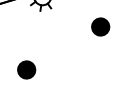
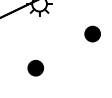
part: (100, 26) -> (92, 33), moved

